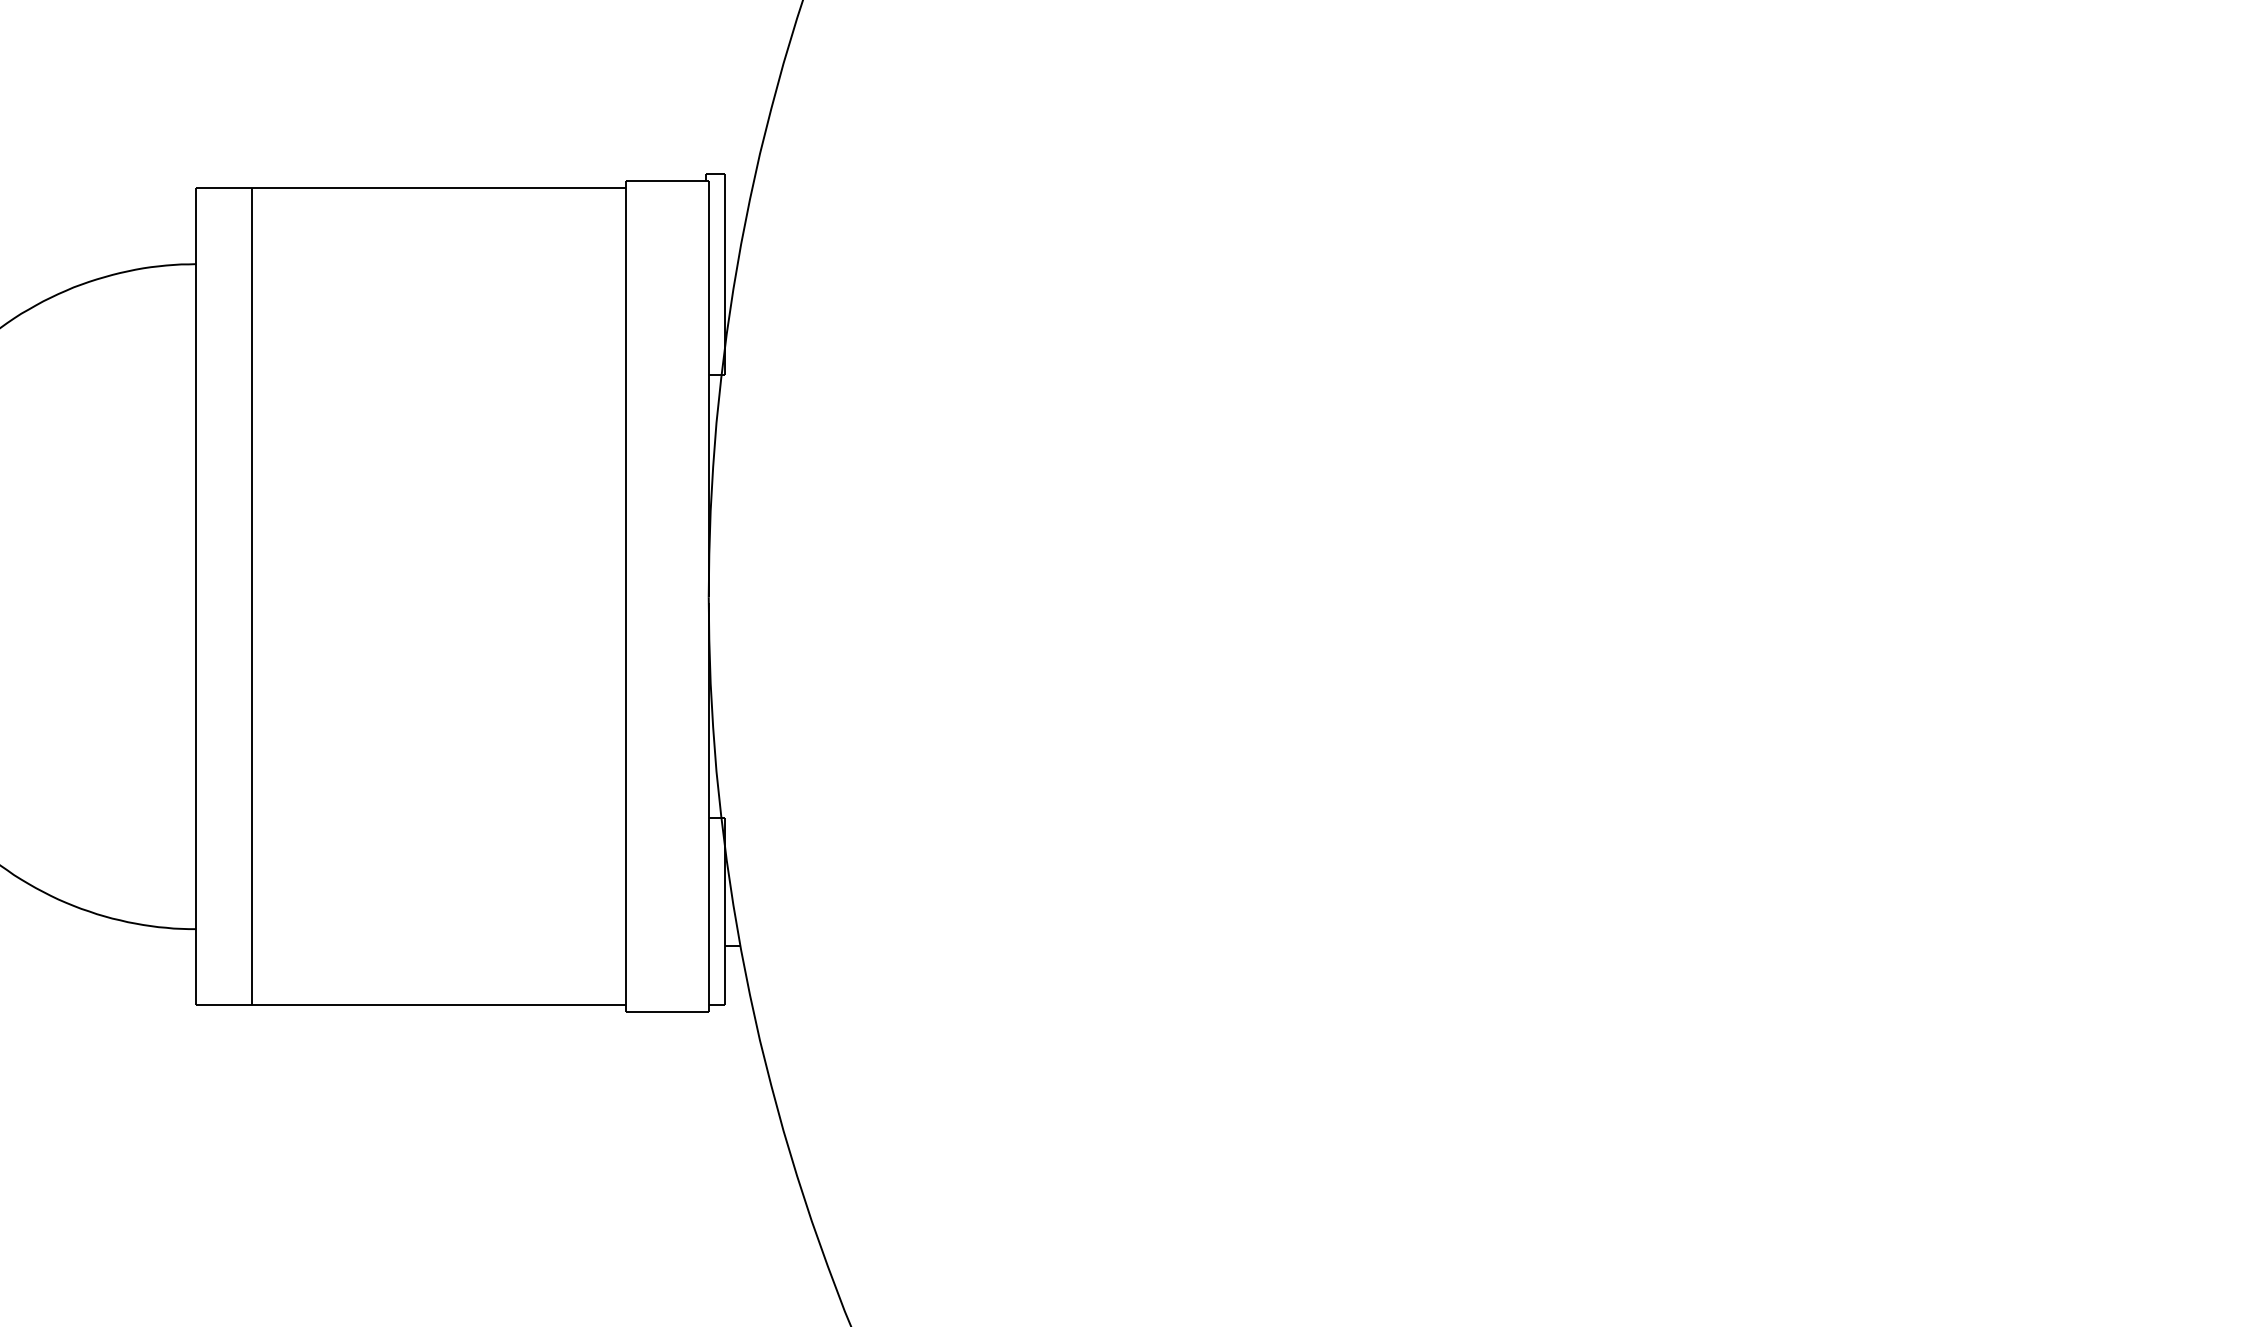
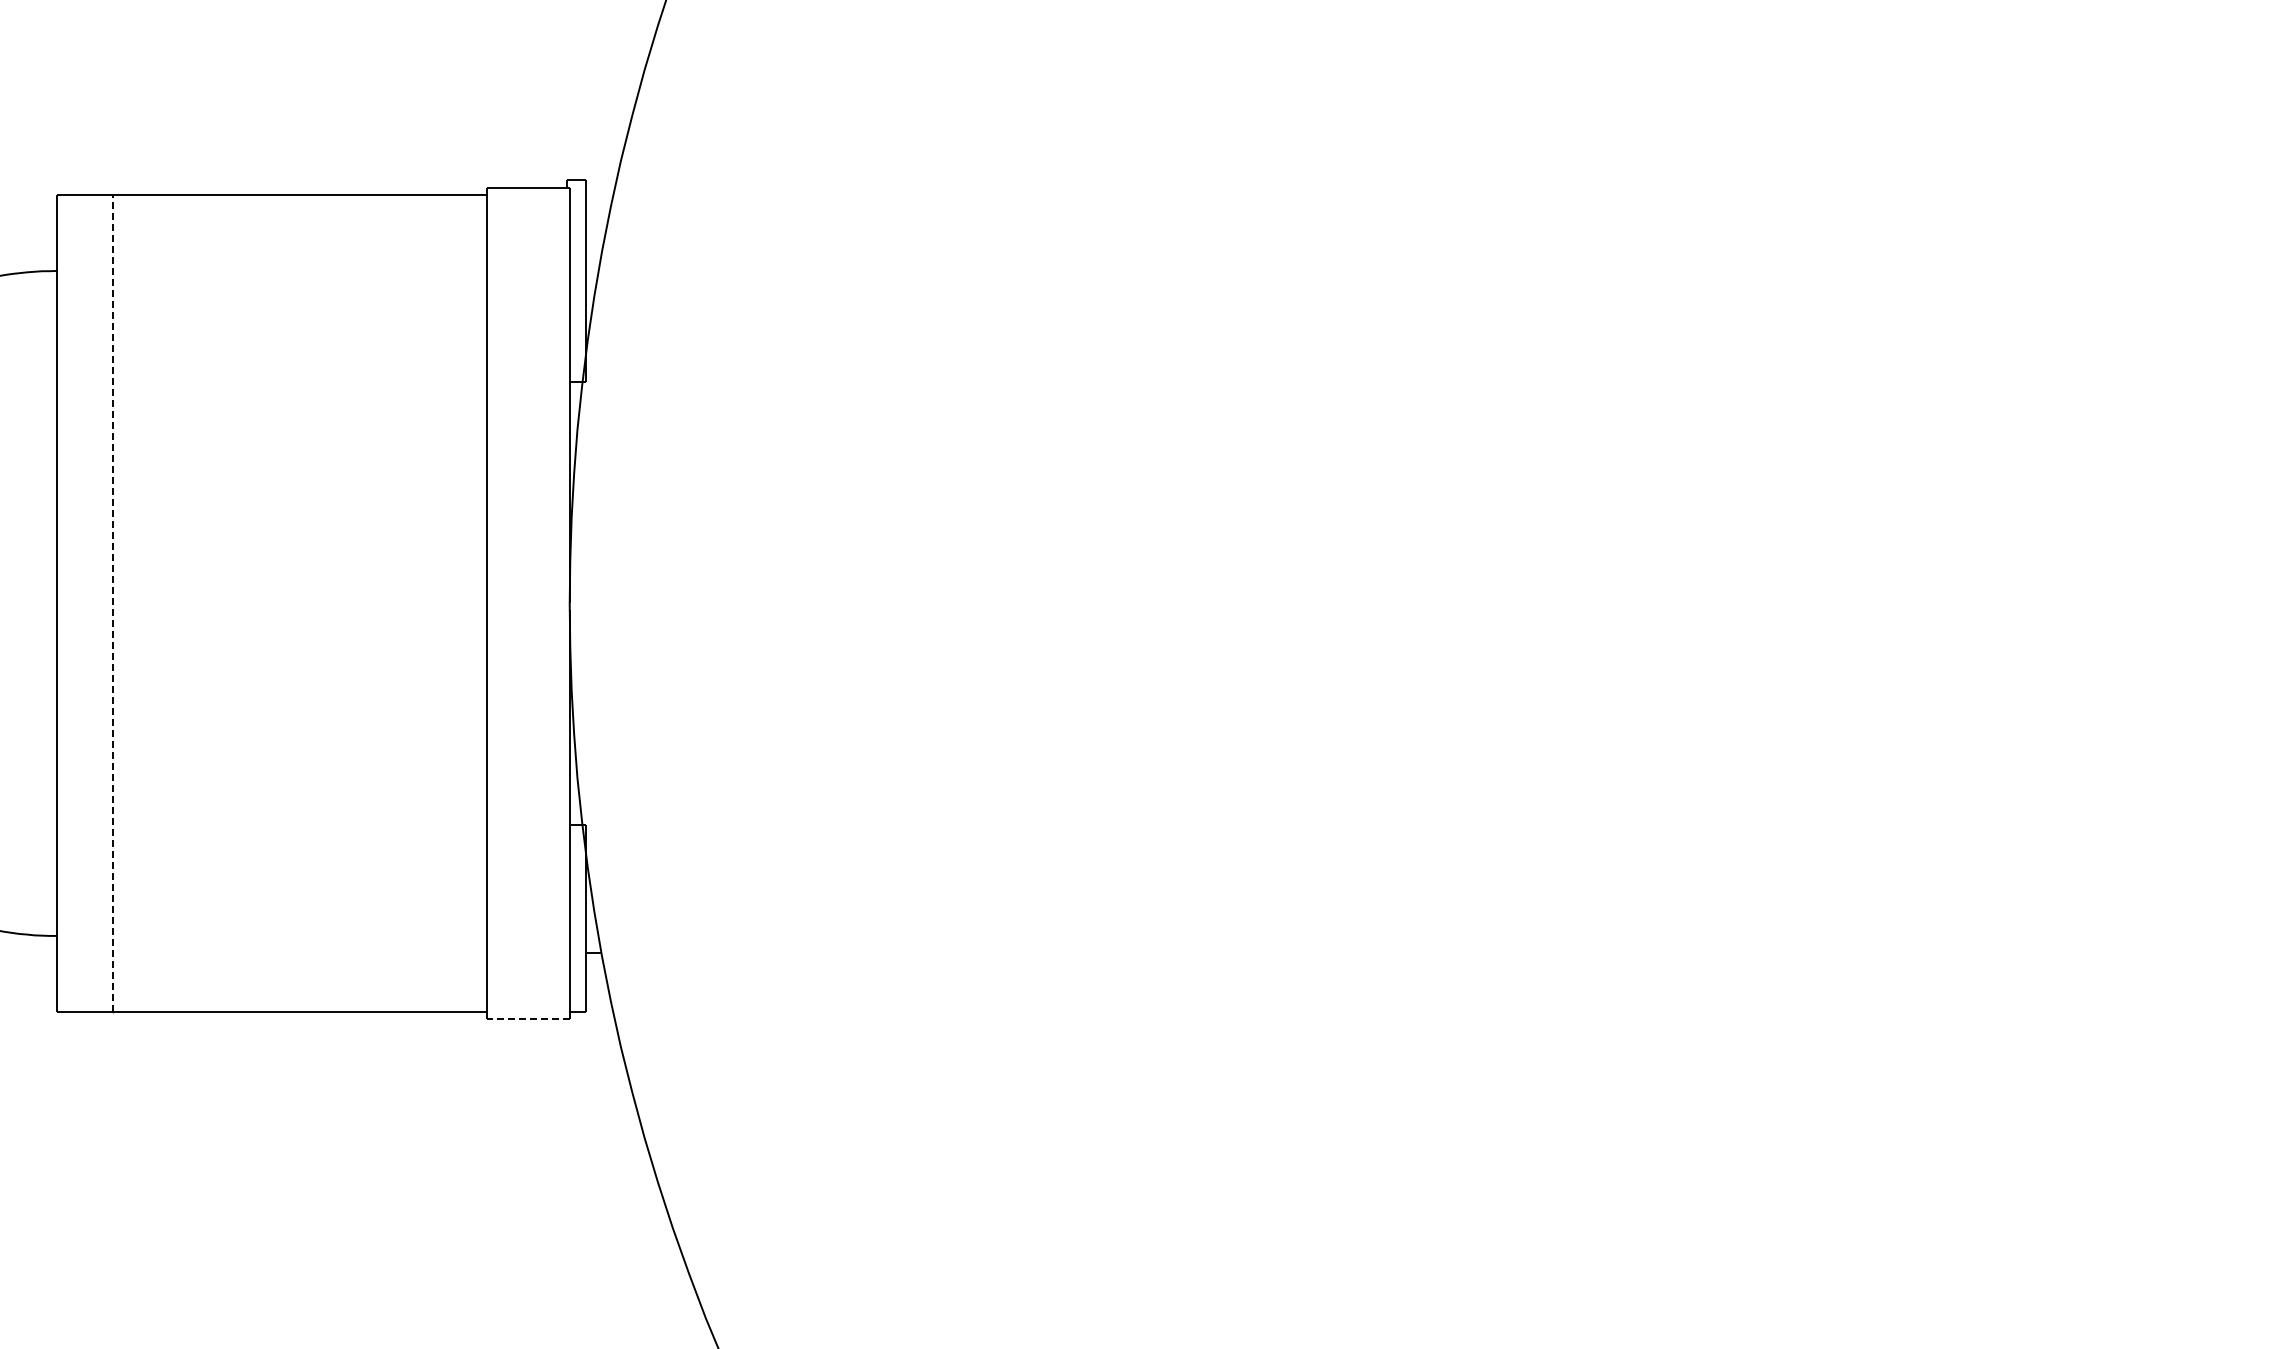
line: (251, 596) -> (112, 603), solid -> dashed
line: (667, 1012) -> (528, 1019), solid -> dashed

